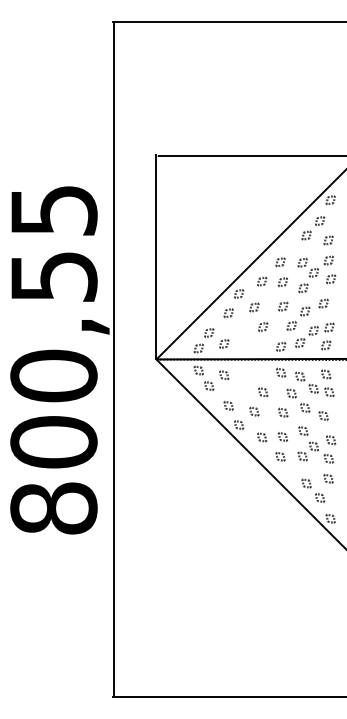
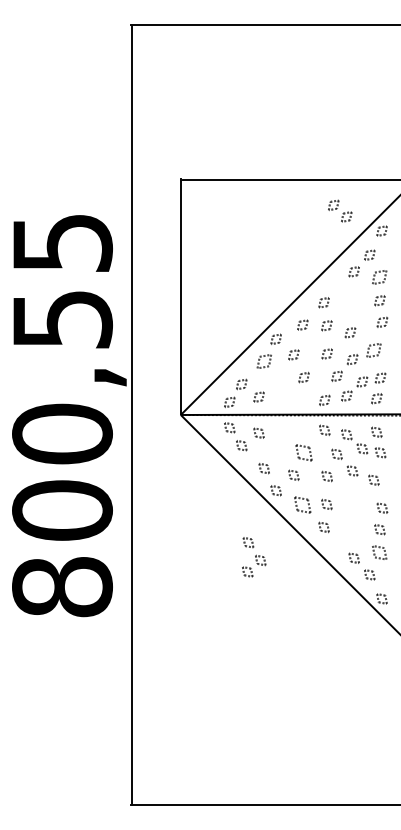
part: (328, 240) -> (379, 277), size x1.4
part: (308, 267) -> (340, 210), moved
part: (323, 303) -> (373, 350), size x1.4
part: (228, 313) -> (263, 361), size x1.4
part: (262, 391) -> (303, 452), size x1.6
part: (261, 437) -> (302, 504), size x1.6
part: (308, 443) -> (254, 557), moved
part: (328, 478) -> (379, 552), size x1.4

